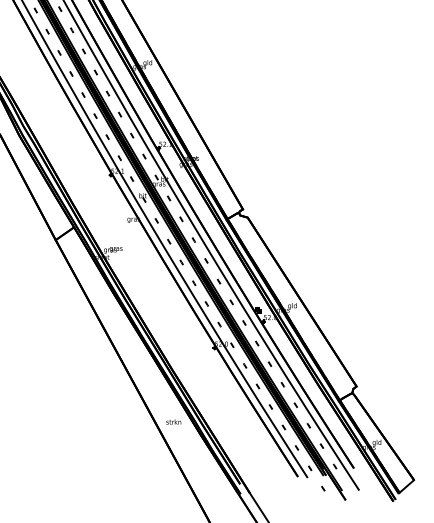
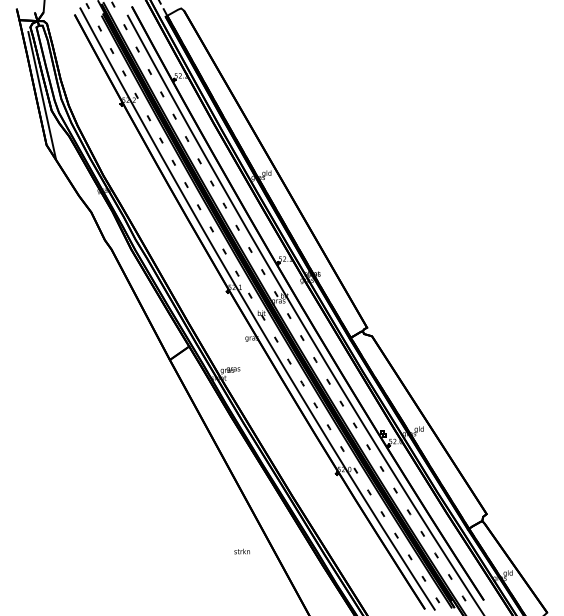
text: (173, 421) -> (241, 551), moved

